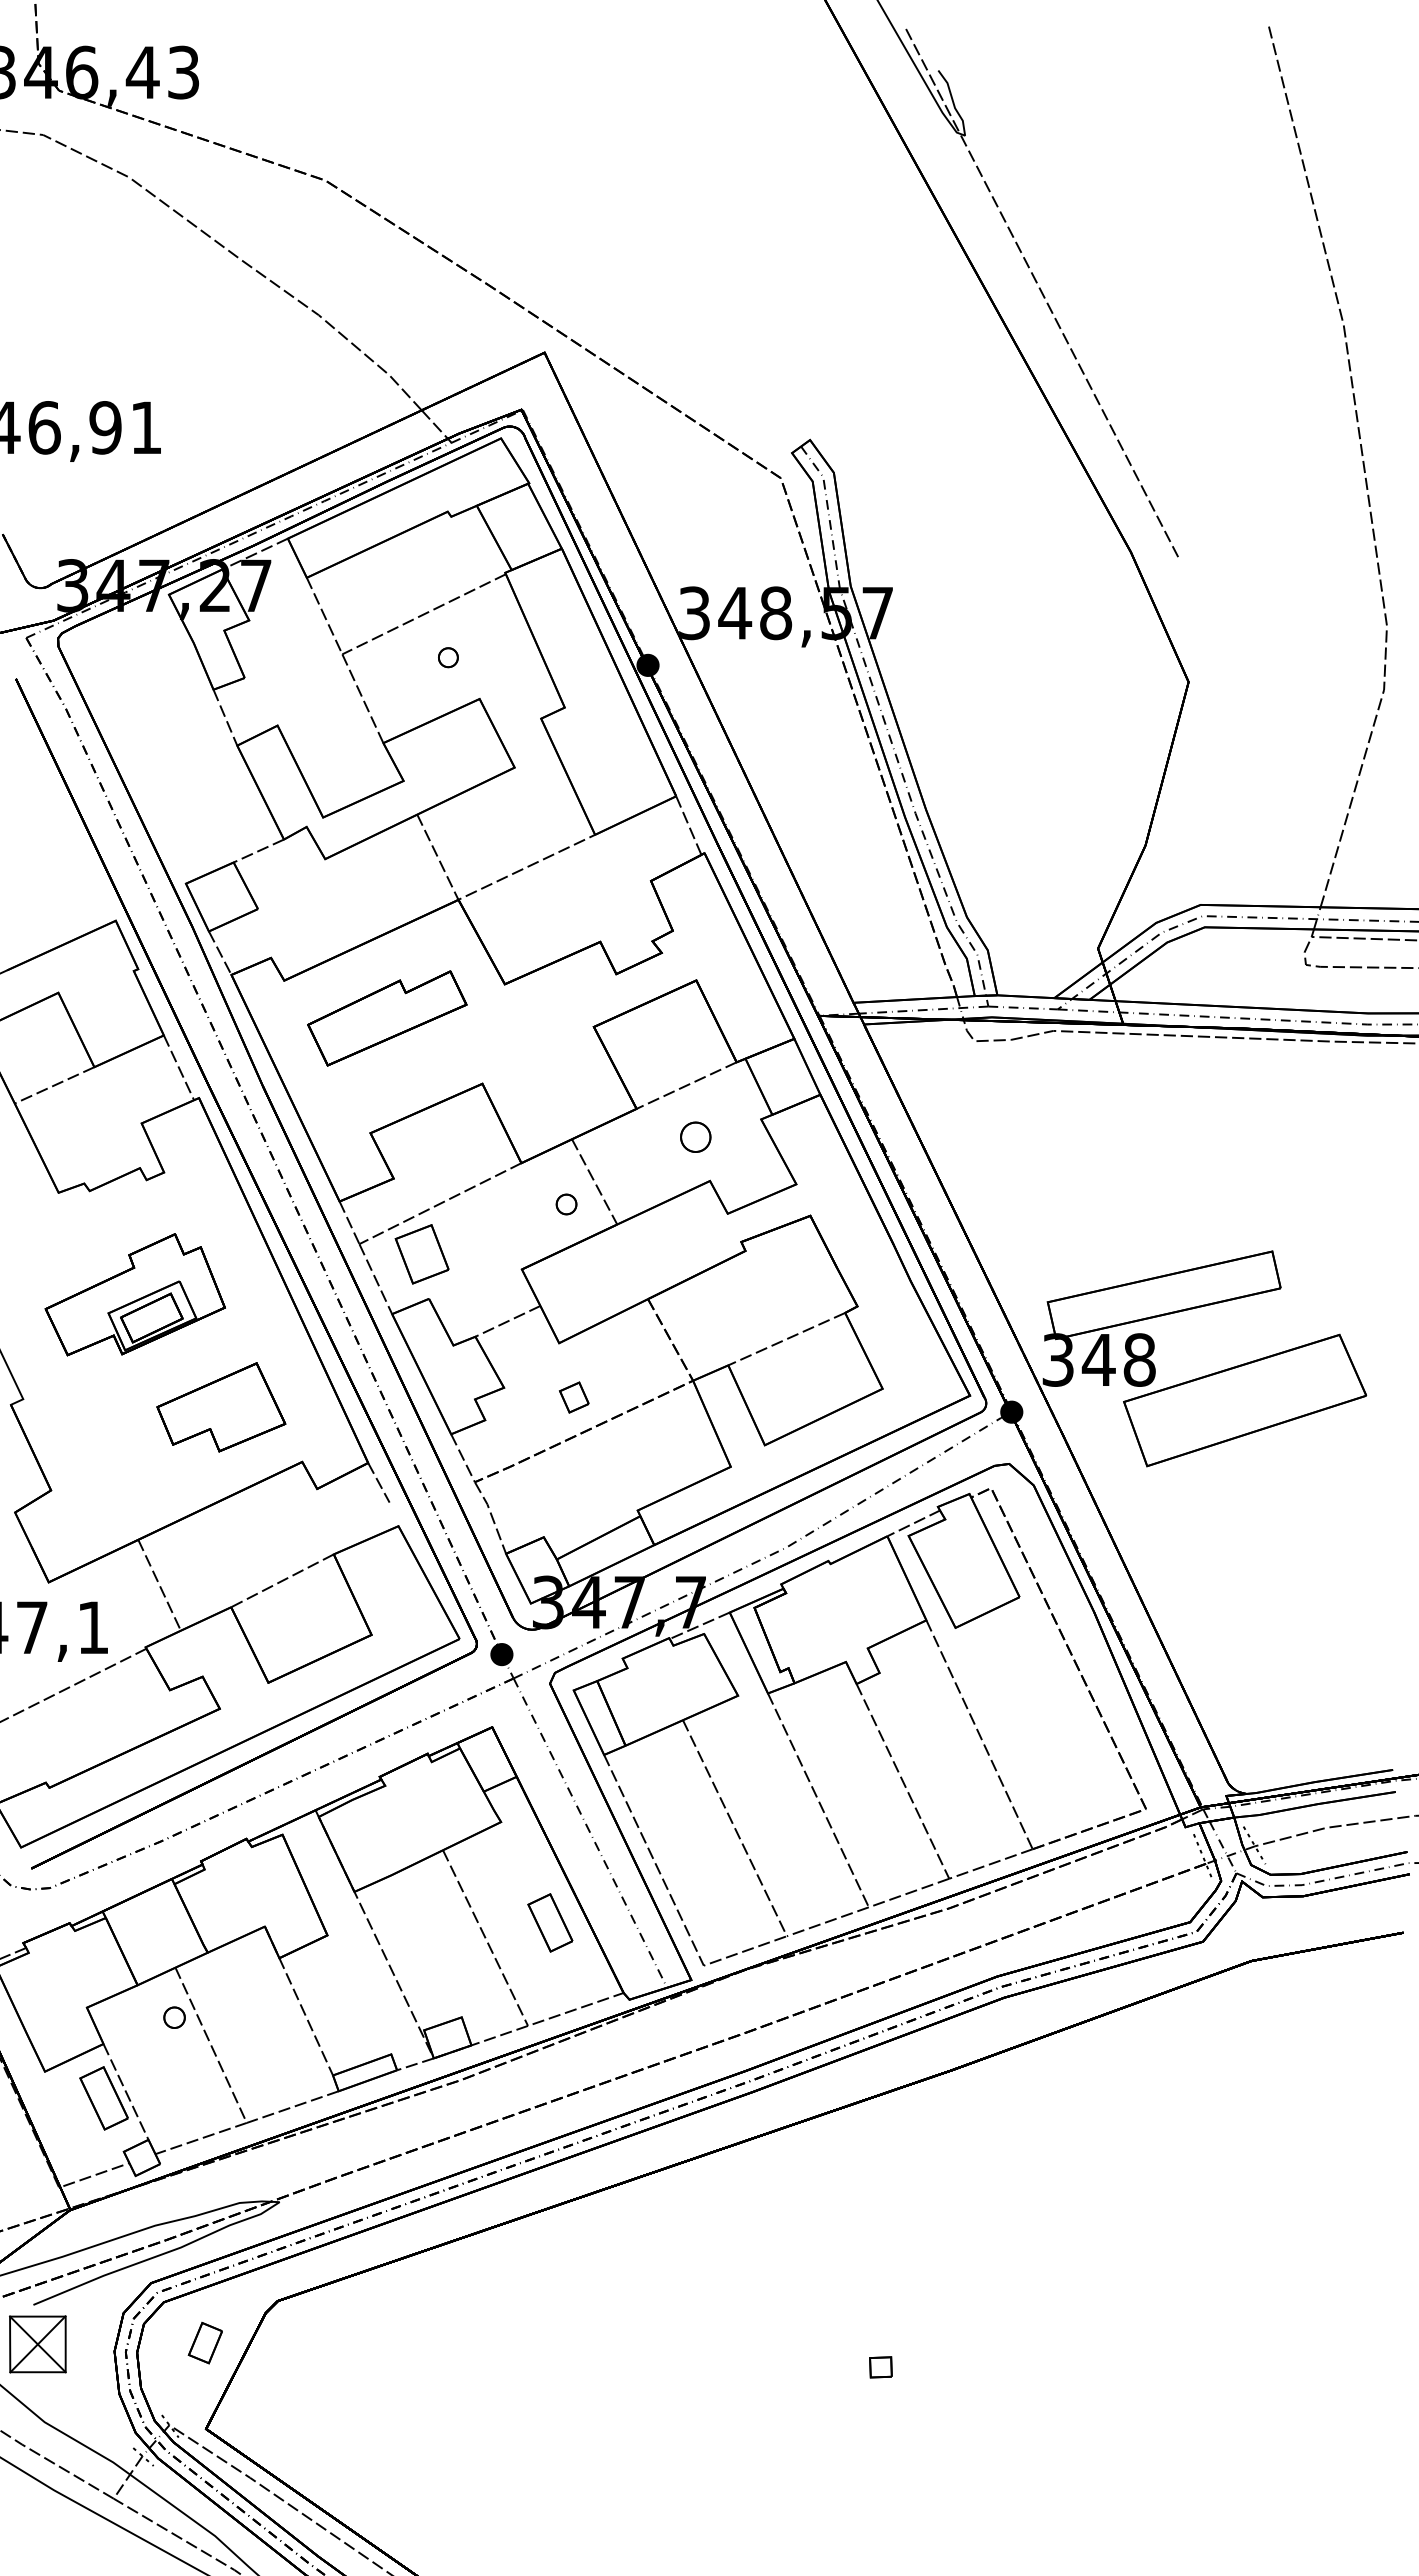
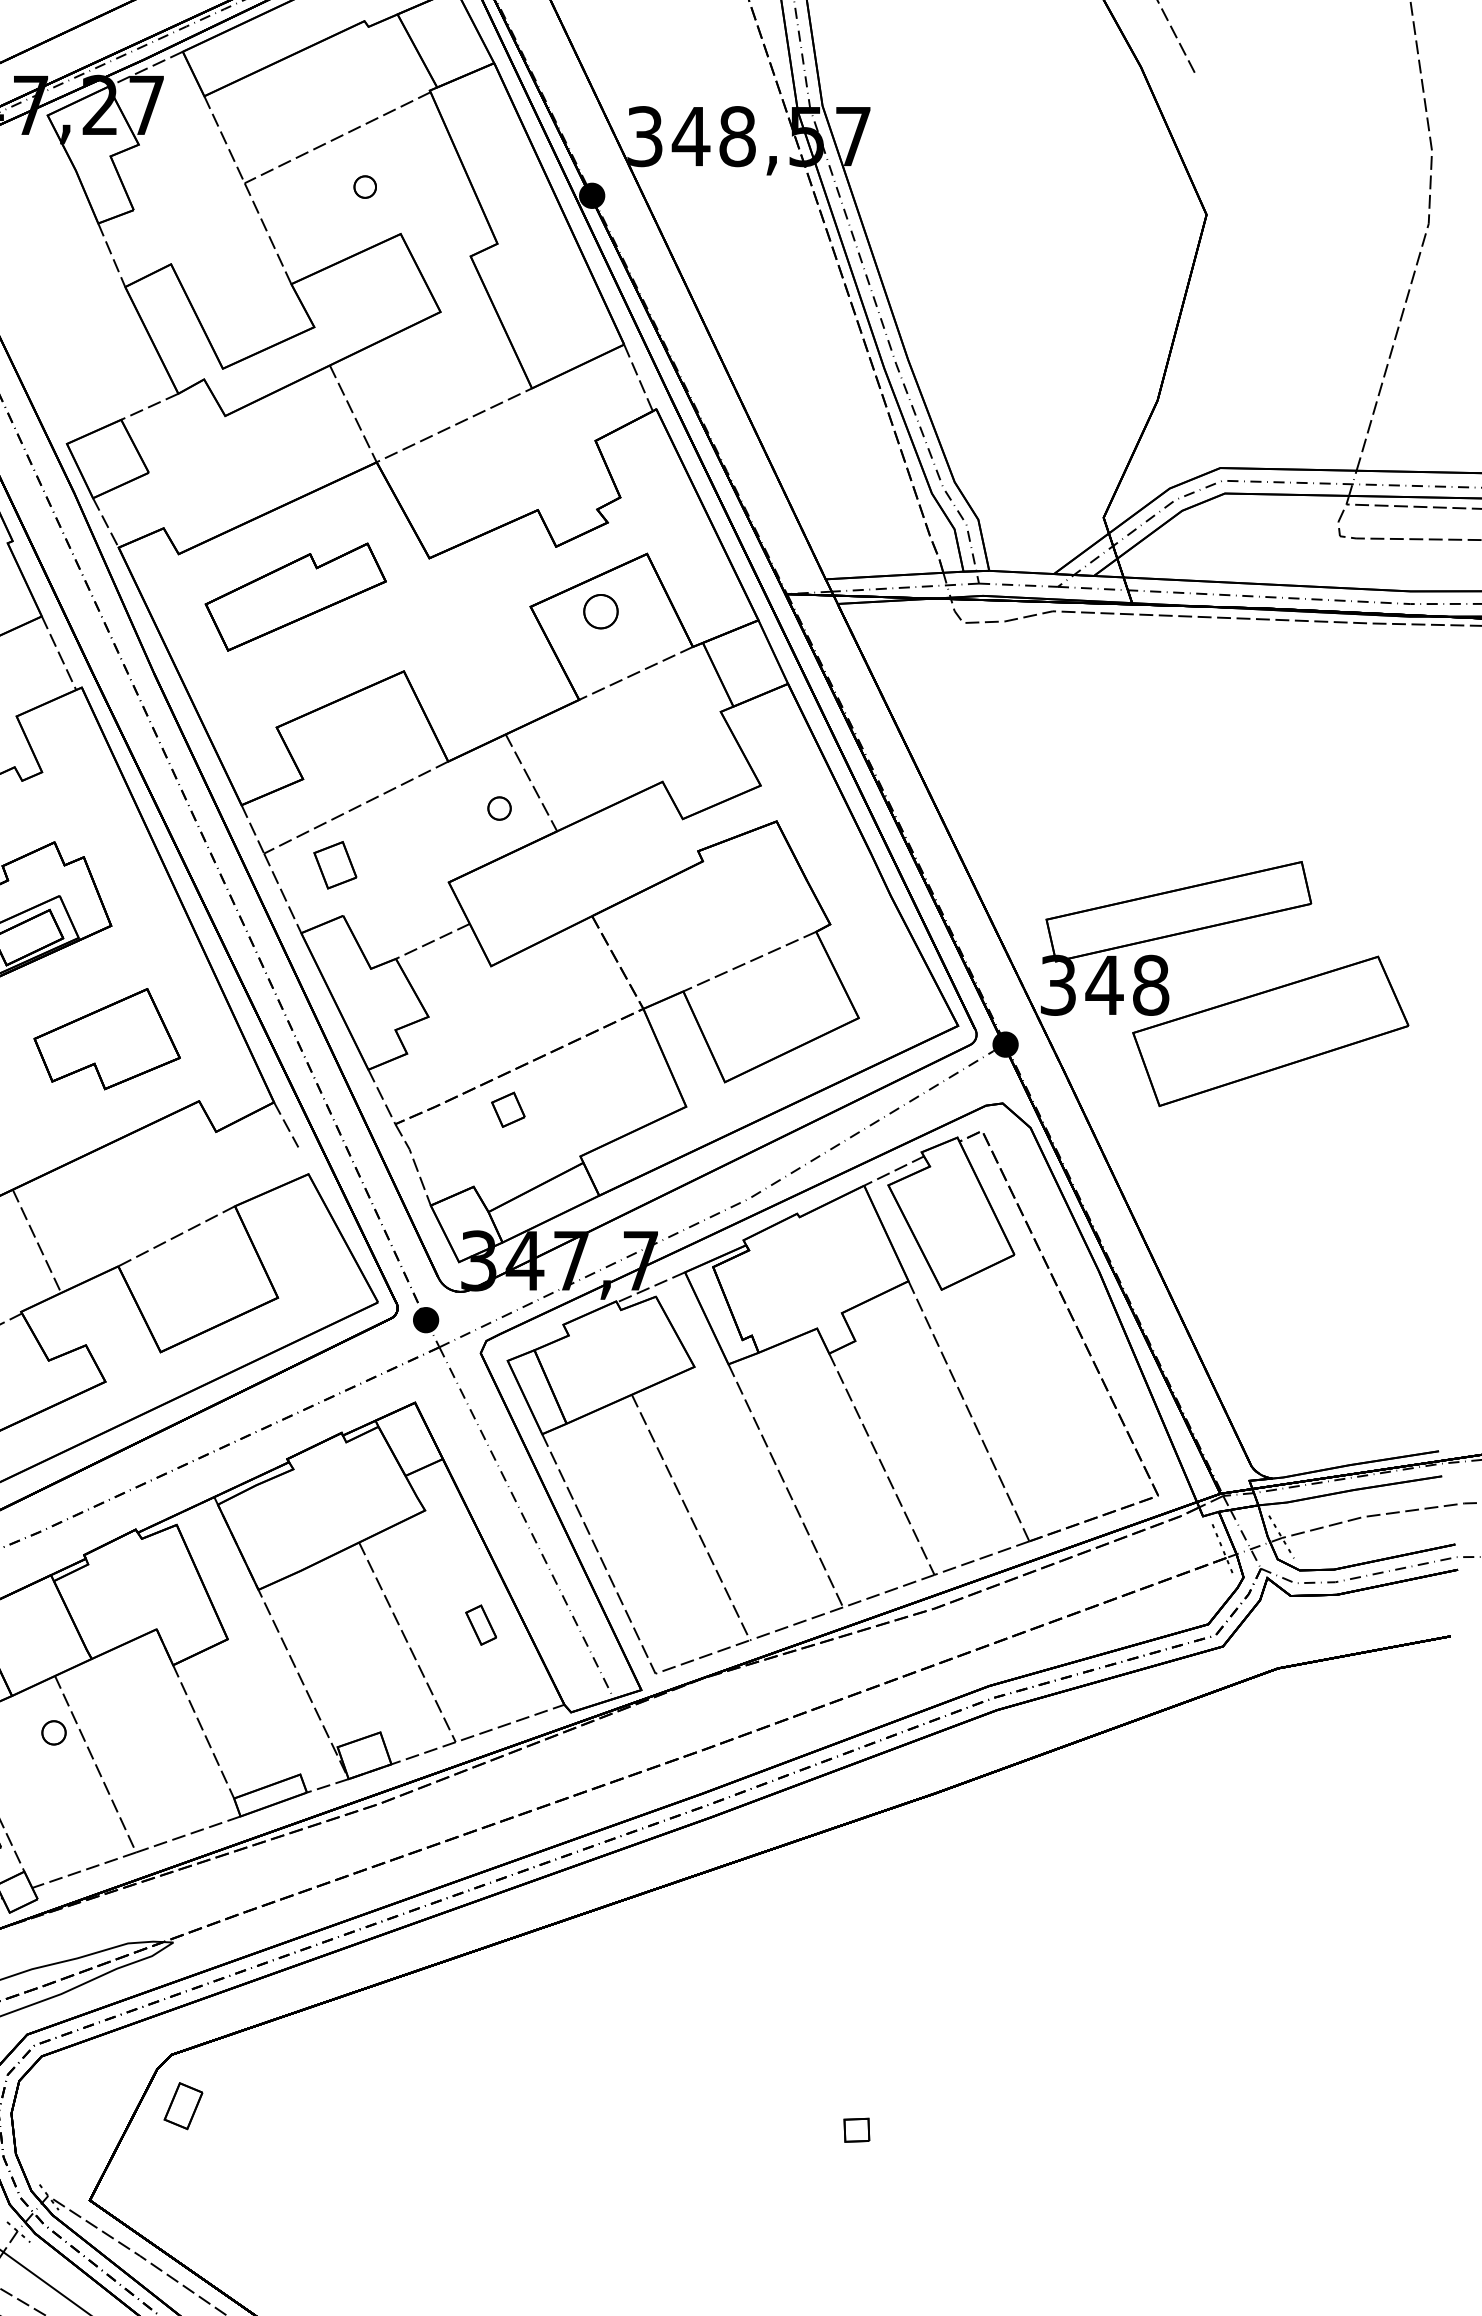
part: (695, 1136) -> (600, 610), moved
part: (421, 1254) -> (334, 865), size x0.7
part: (574, 1397) -> (508, 1109), moved
part: (550, 1922) -> (481, 1624), size x0.6
part: (204, 2343) -> (182, 2106), moved

